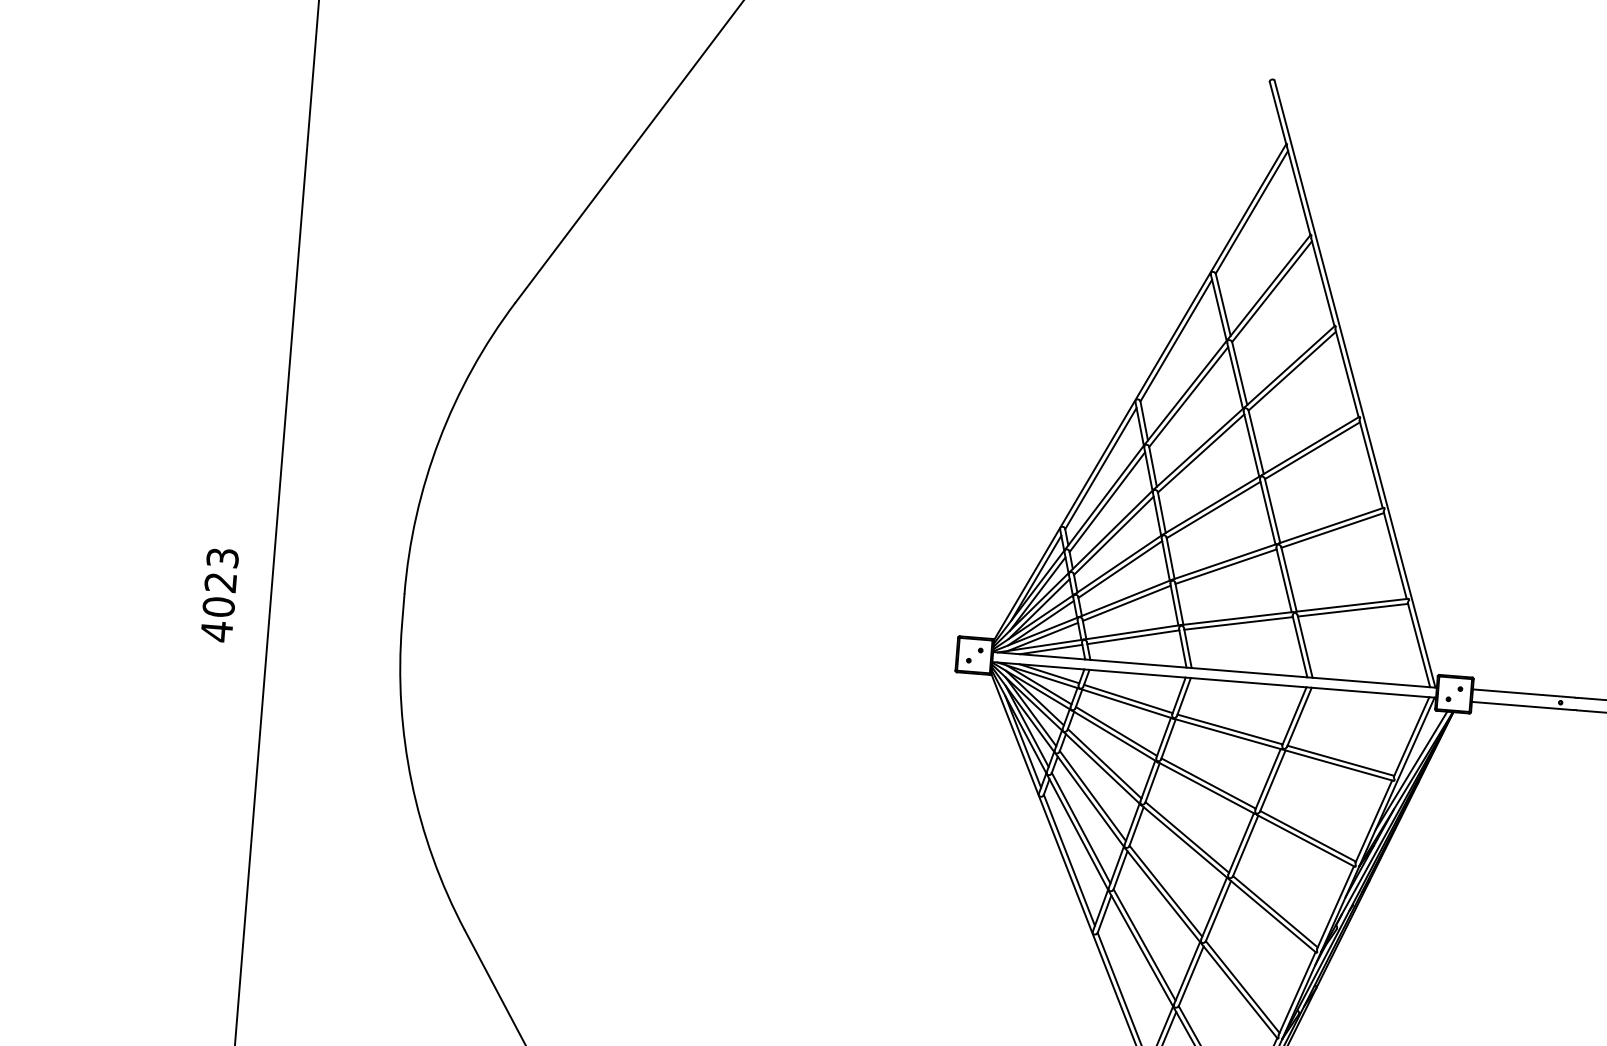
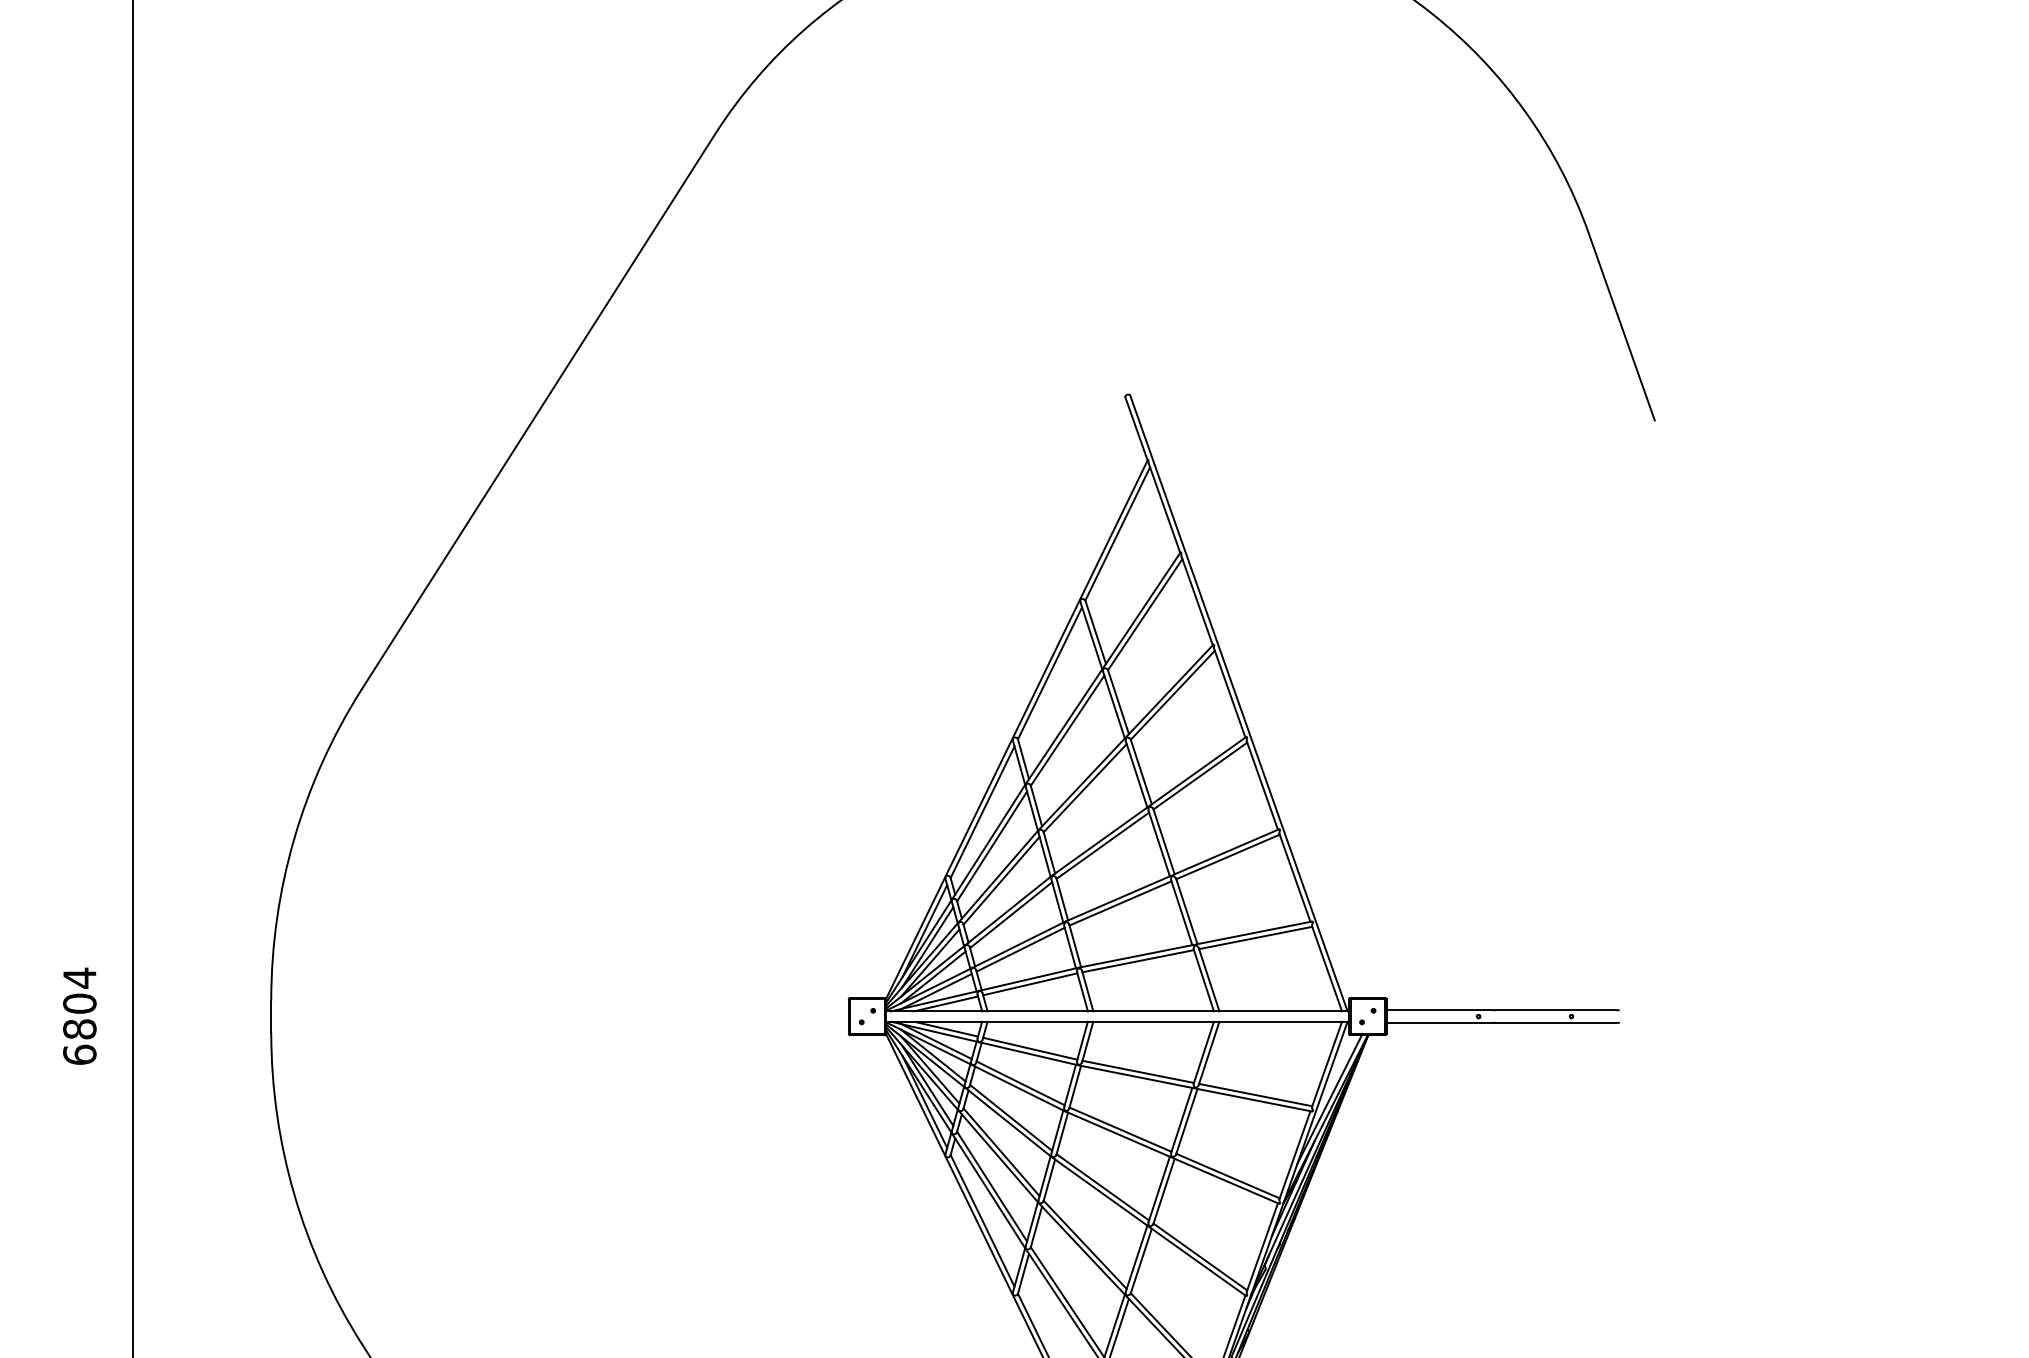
text: (219, 594) -> (79, 1016), 4023 -> 6804

